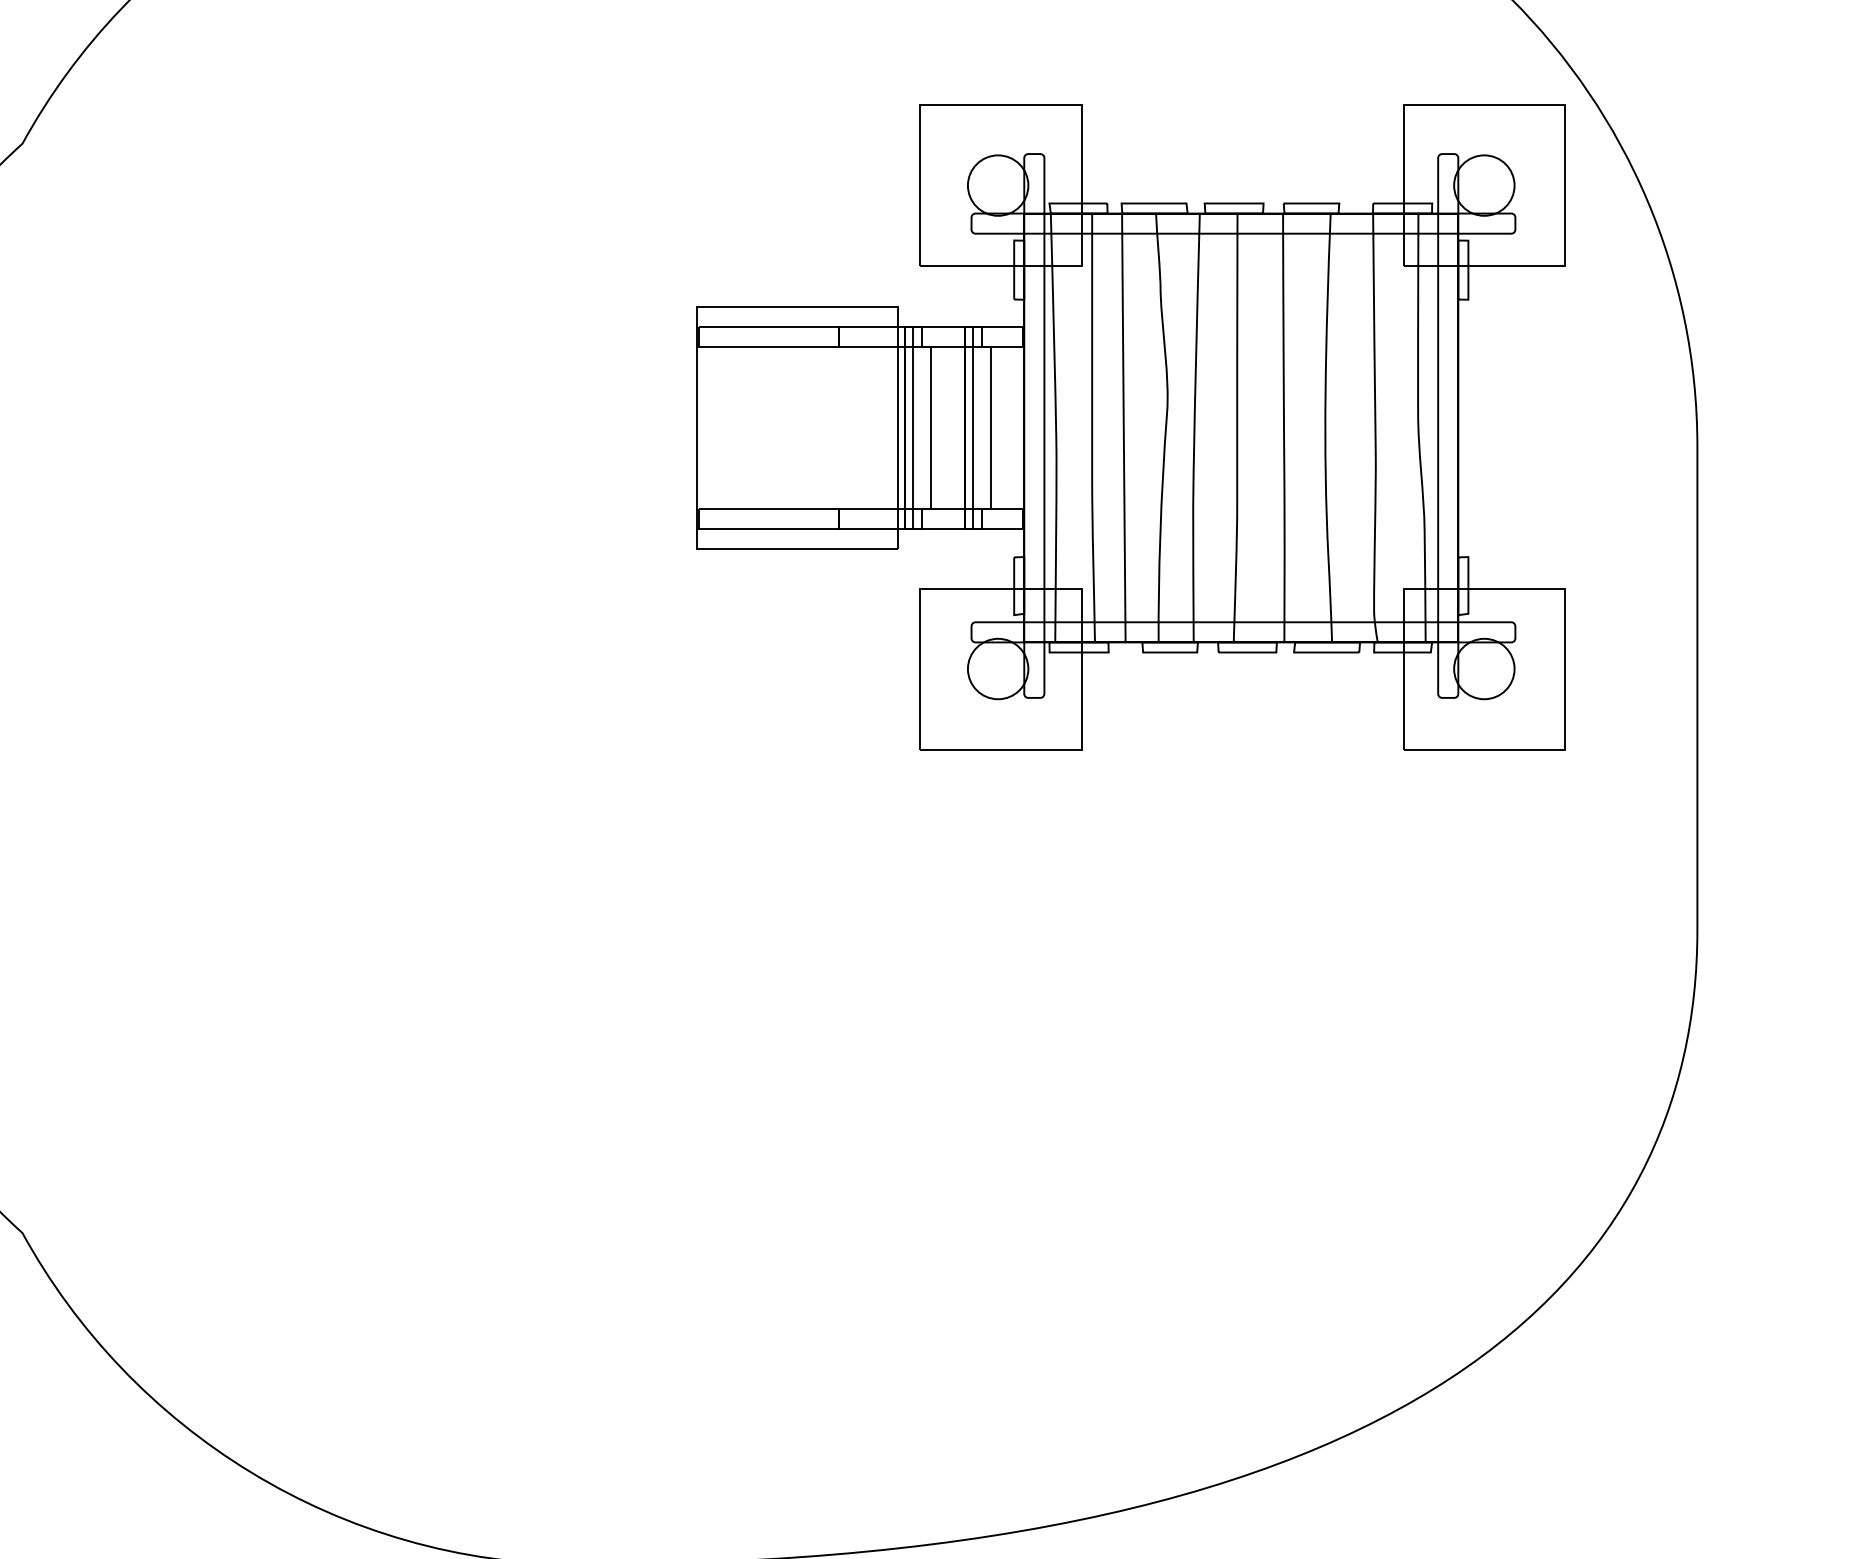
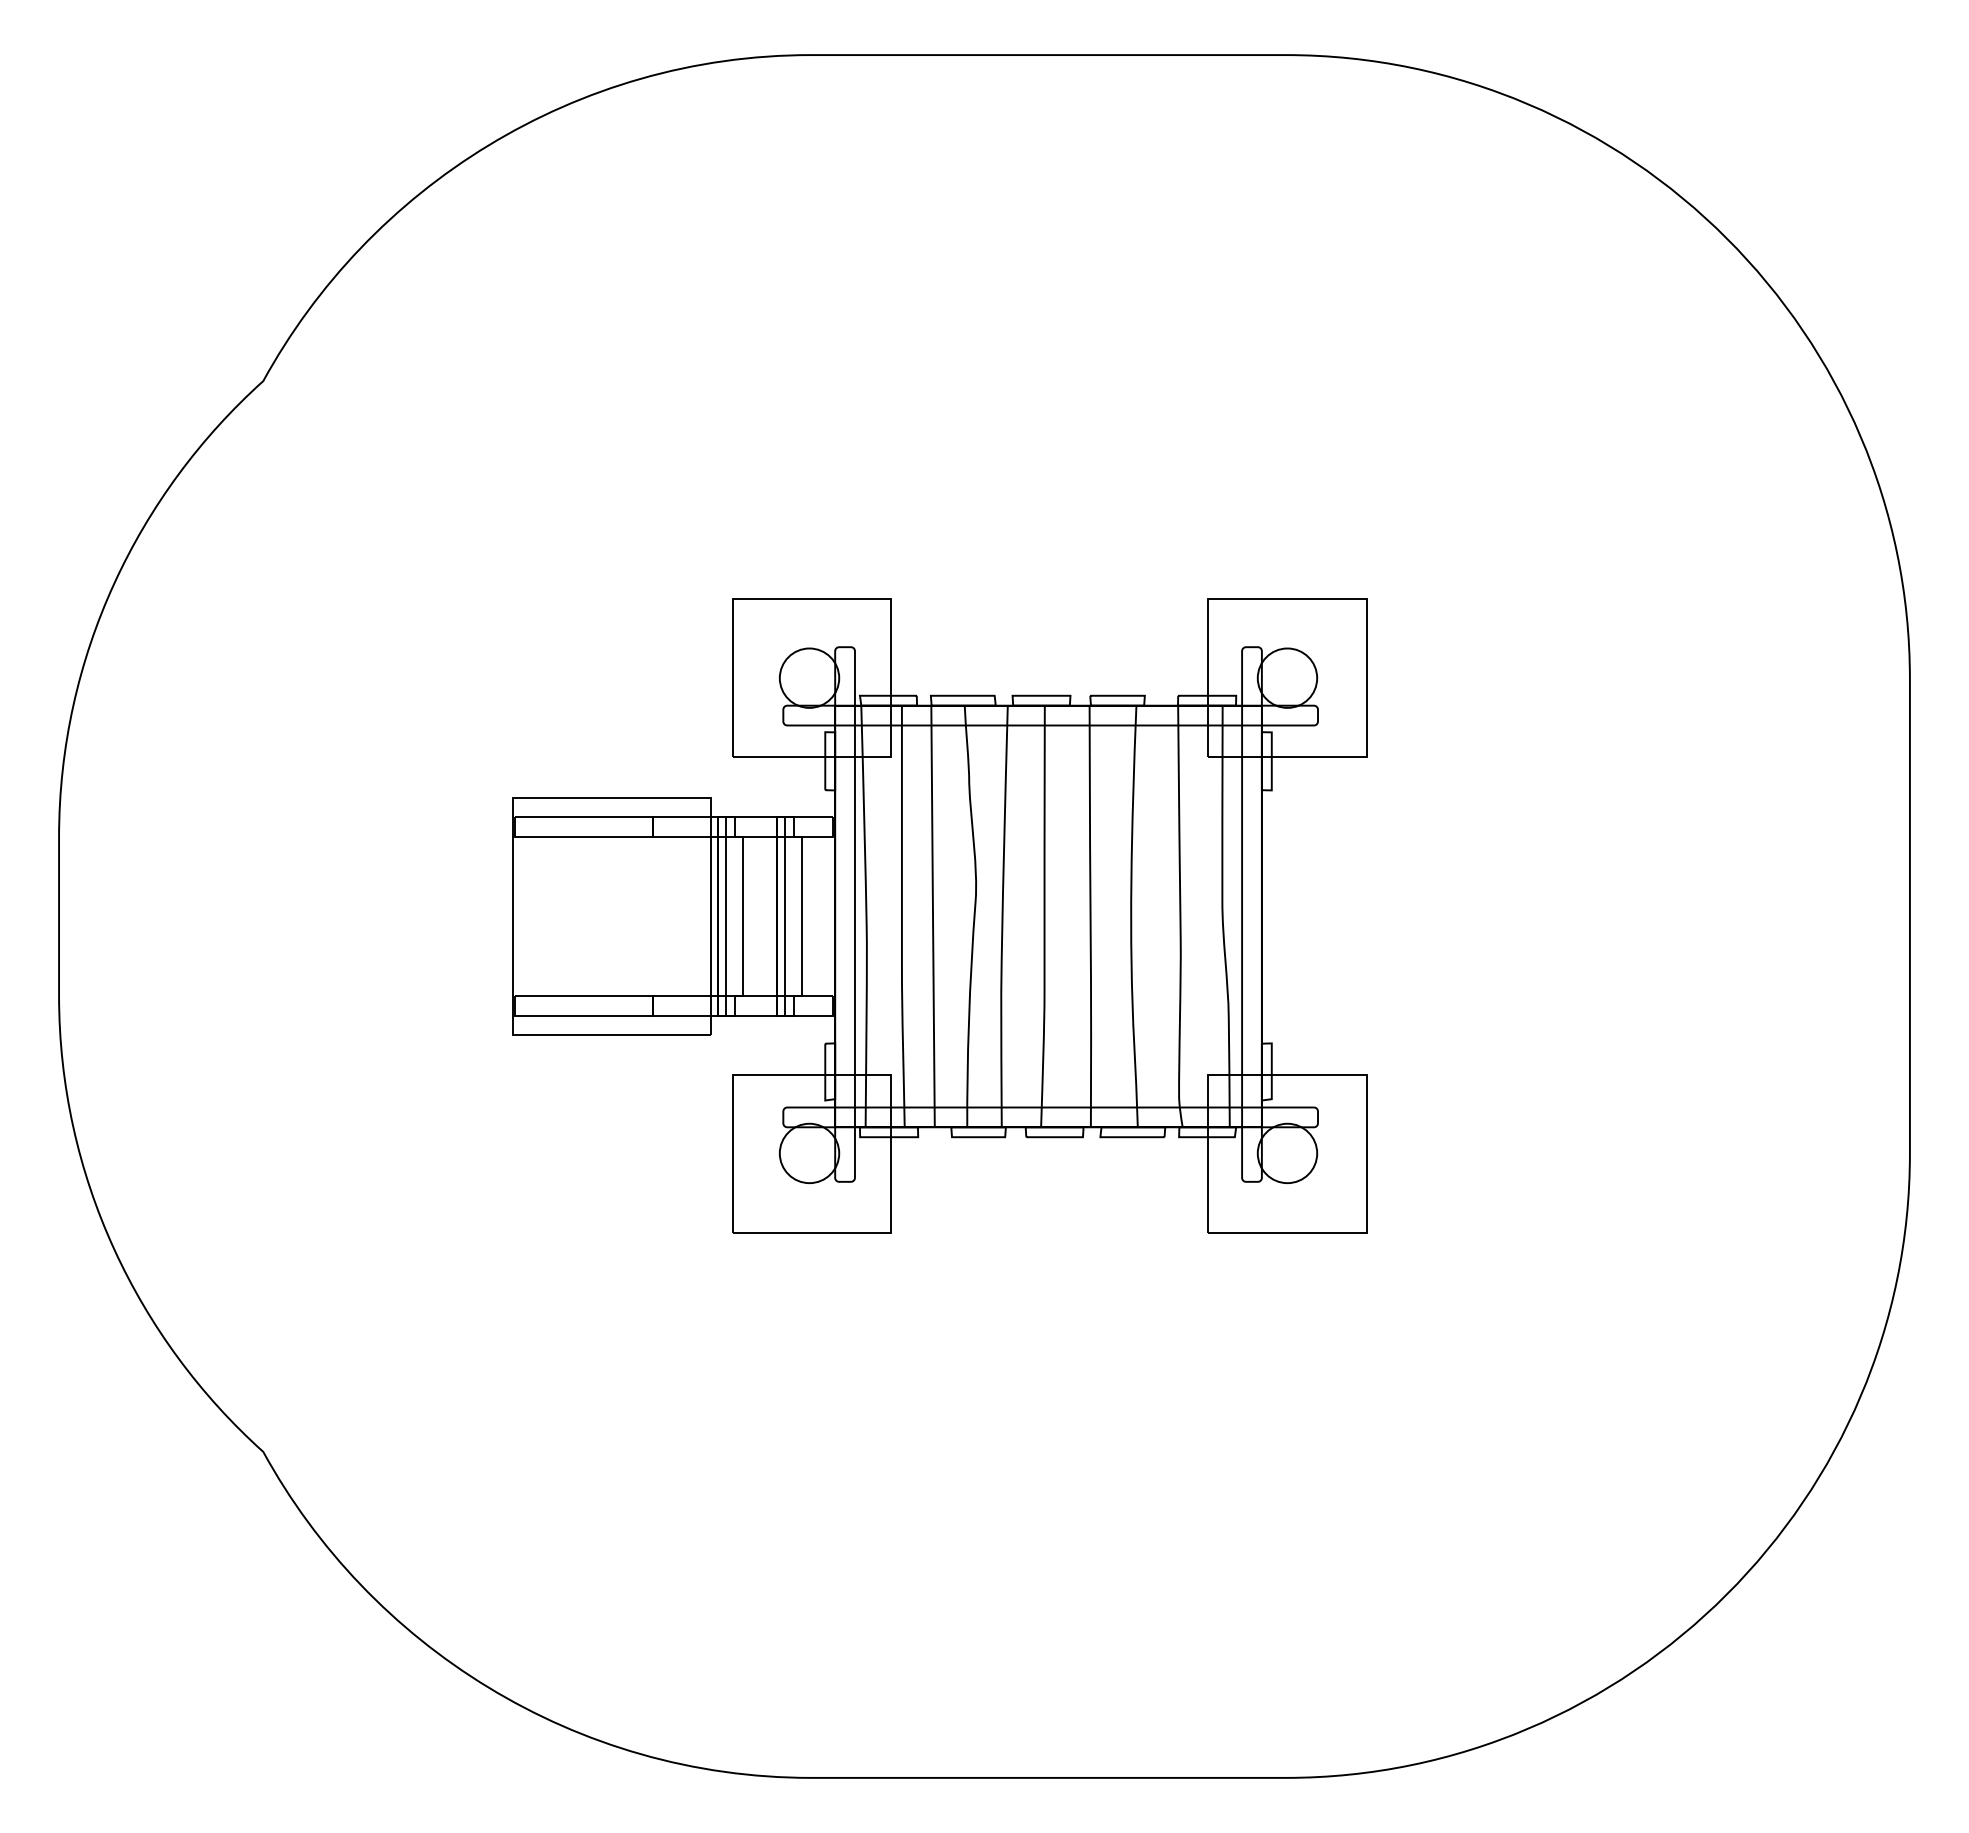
part: (1130, 426) -> (939, 915), moved

